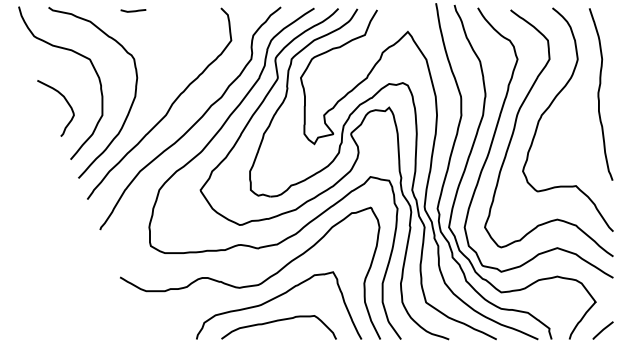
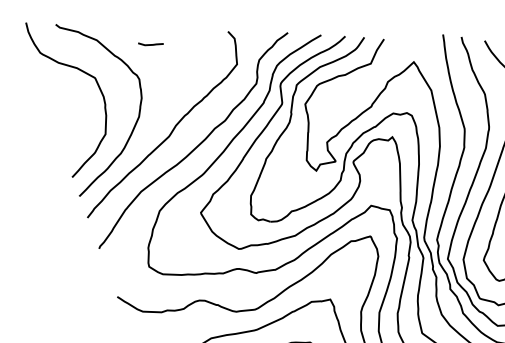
line: (133, 10) -> (150, 44), moved
curve: (66, 102) -> (70, 120), removed

